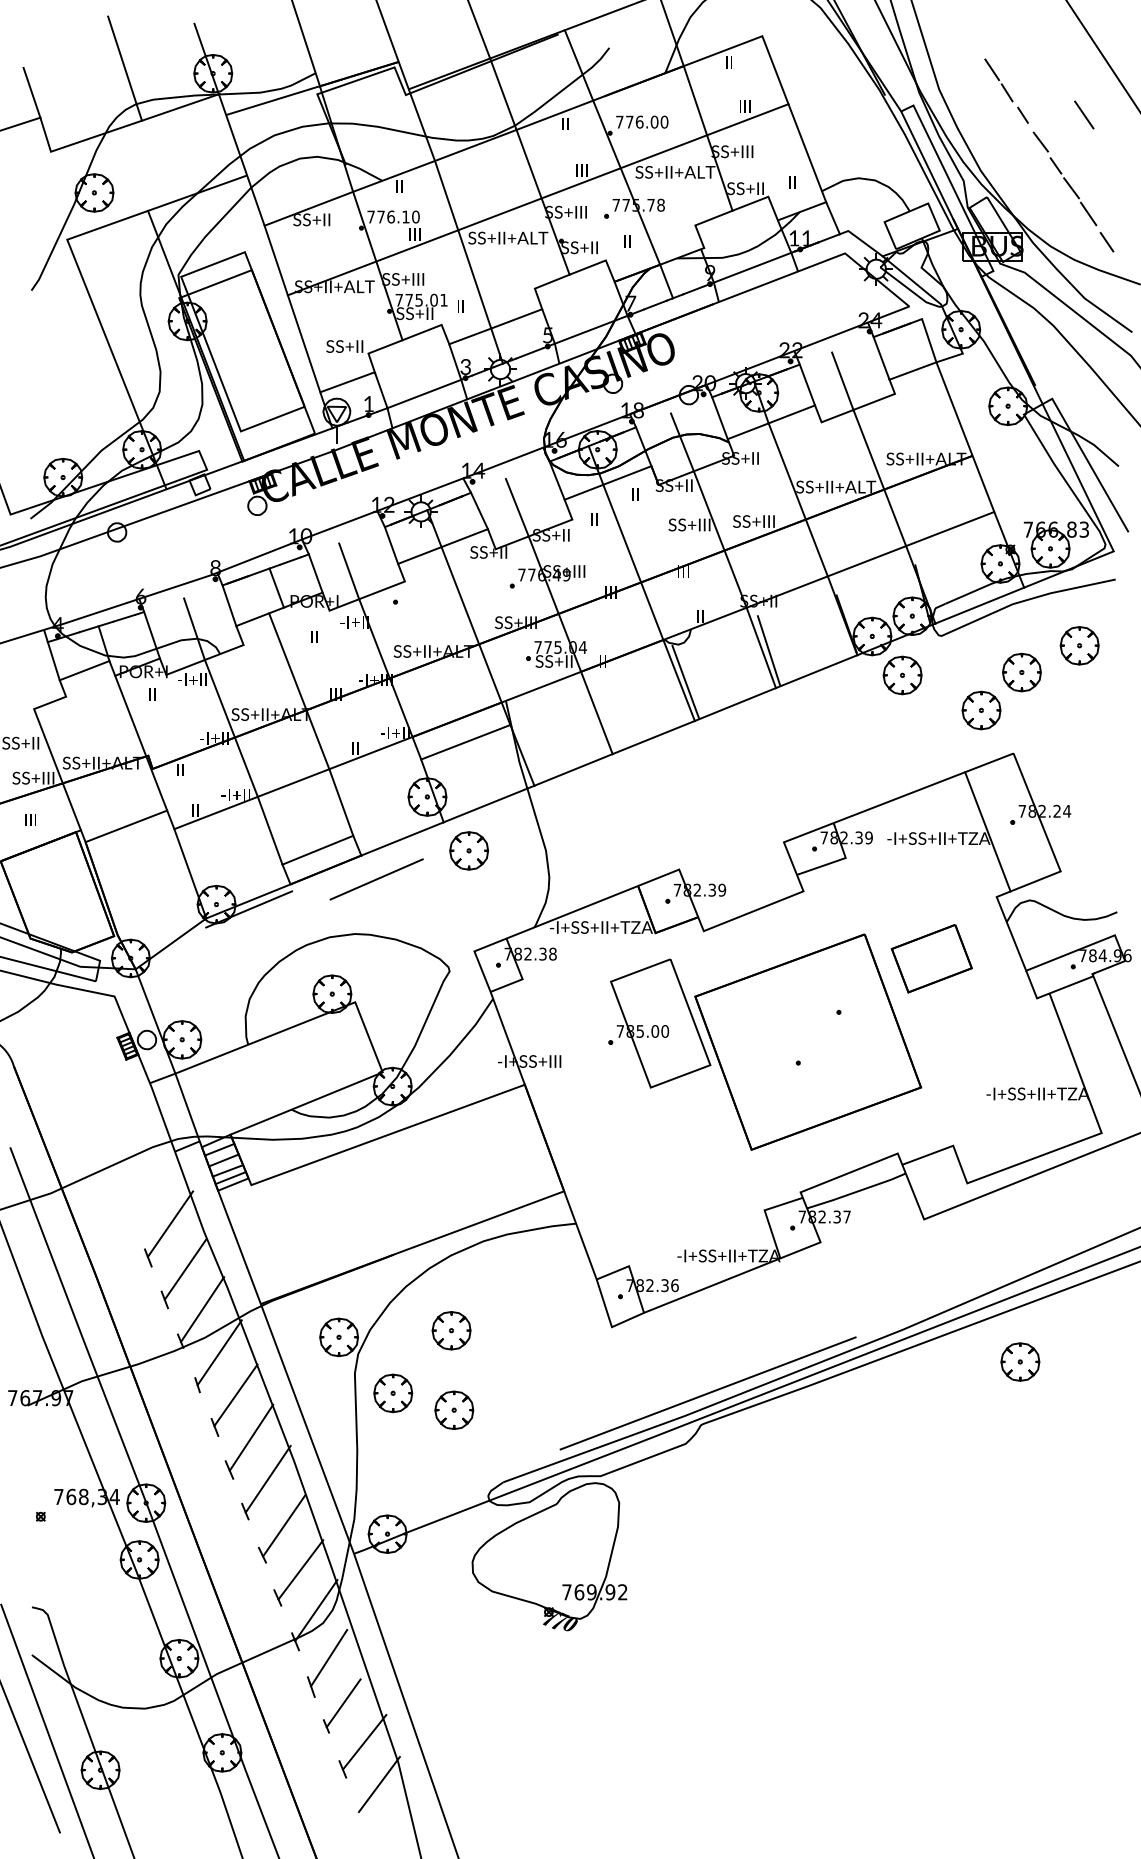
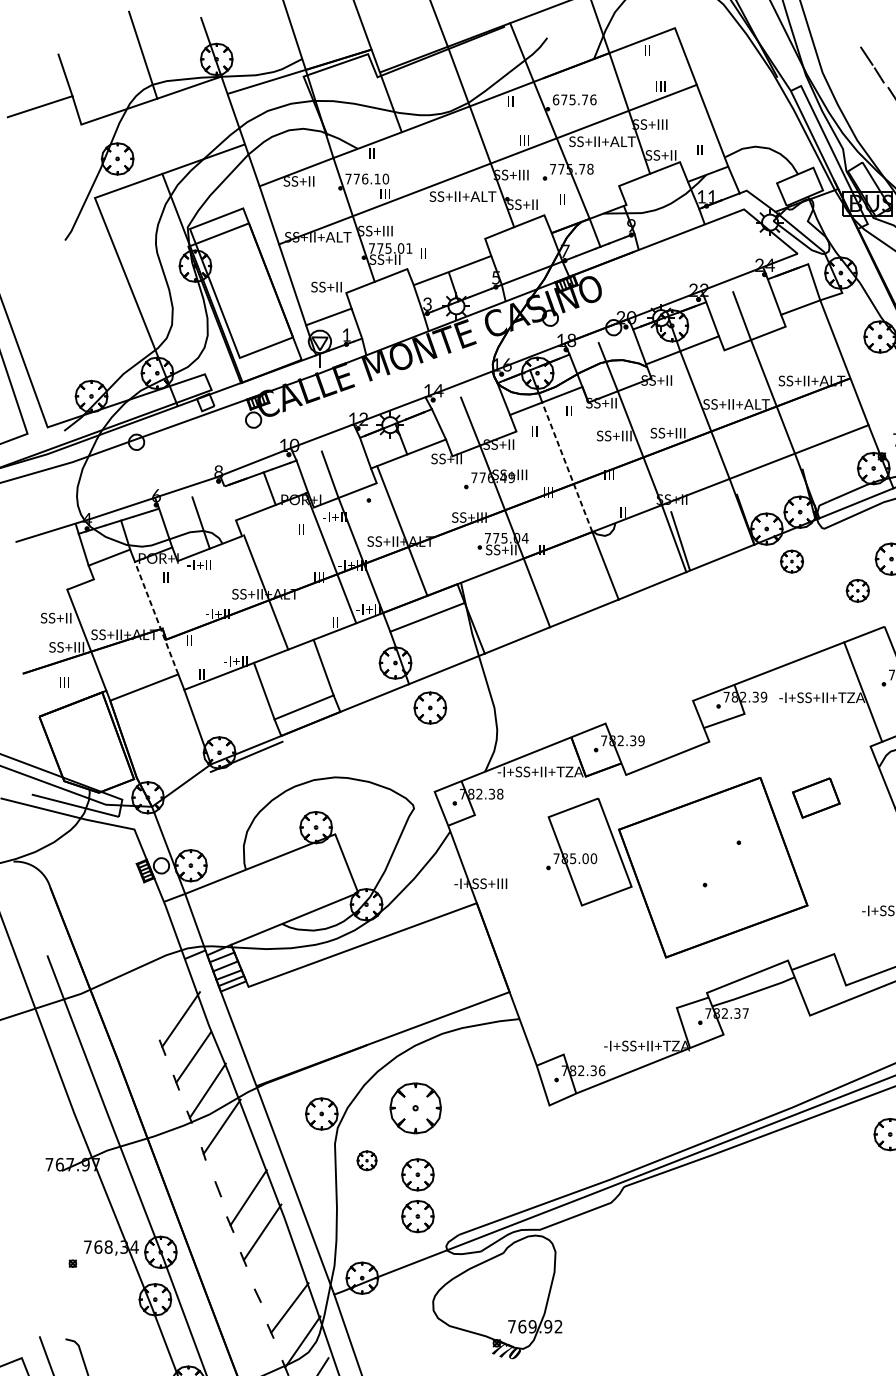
text: (642, 121) -> (574, 99), 776.00 -> 675.76
line: (463, 244) -> (425, 201), removed
line: (752, 267) -> (666, 221), removed
line: (424, 393) -> (393, 326), removed
line: (633, 561) -> (567, 466), solid -> dashed
line: (229, 605) -> (230, 503), removed
line: (471, 624) -> (402, 530), moved
part: (902, 675) -> (791, 561), size x0.7
line: (685, 681) -> (610, 566), removed
line: (299, 691) -> (331, 558), moved
part: (981, 710) -> (857, 590), size x0.7
line: (230, 728) -> (265, 592), moved
line: (141, 742) -> (156, 617), solid -> dashed
line: (376, 879) -> (353, 731), removed
part: (931, 958) -> (816, 797), size x0.7
part: (451, 1330) -> (415, 1108), size x1.6
part: (393, 1393) -> (367, 1160), size x0.6
line: (707, 1393) -> (629, 1160), removed
line: (235, 1395) -> (235, 1162), removed
part: (454, 1459) -> (418, 1215), added
line: (284, 1525) -> (276, 1270), removed

